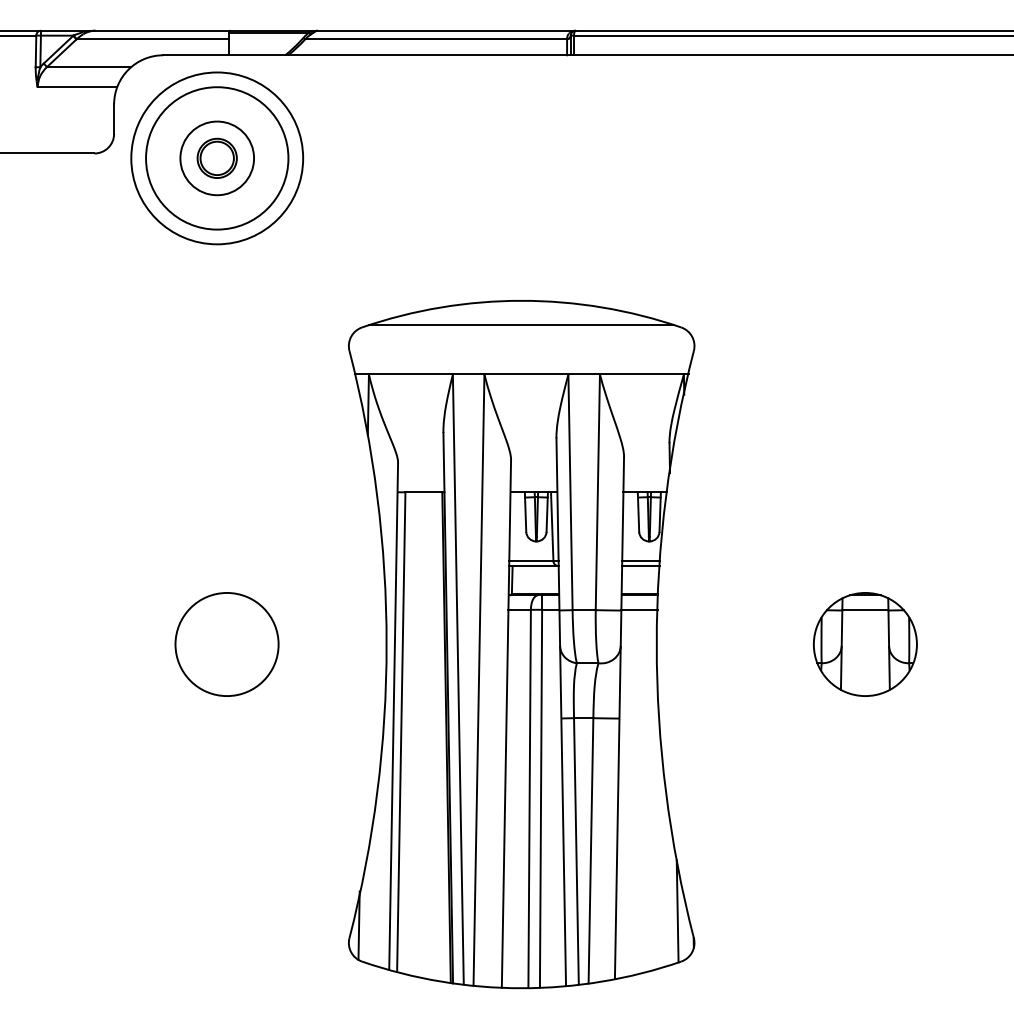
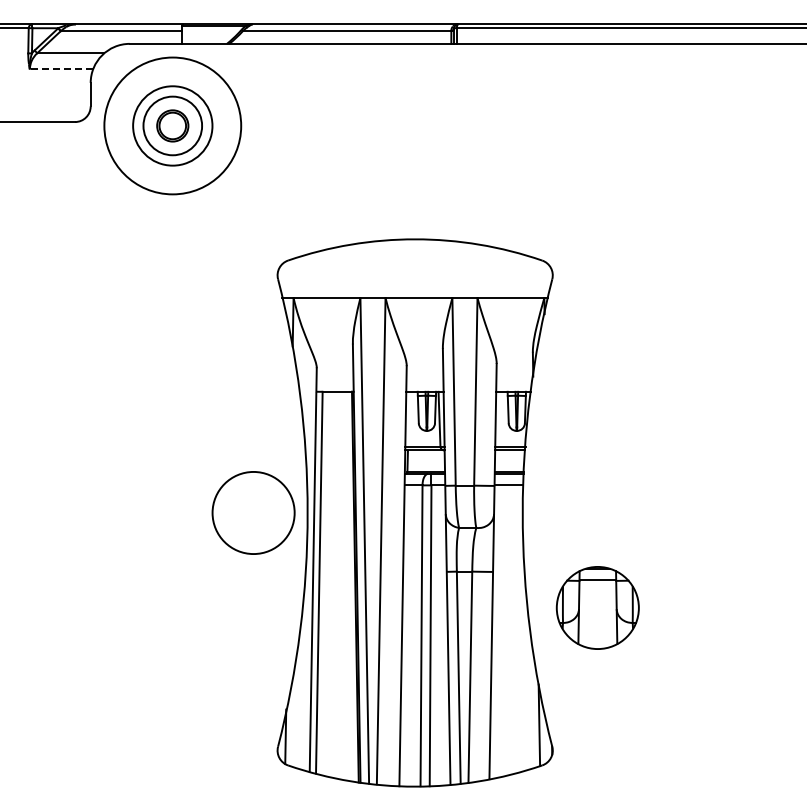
line: (77, 87) -> (61, 69), solid -> dashed
circle: (216, 157) -> (172, 125), size x0.7
line: (520, 324) -> (414, 258), removed
circle: (226, 643) -> (253, 512), moved
part: (864, 643) -> (597, 607), moved

